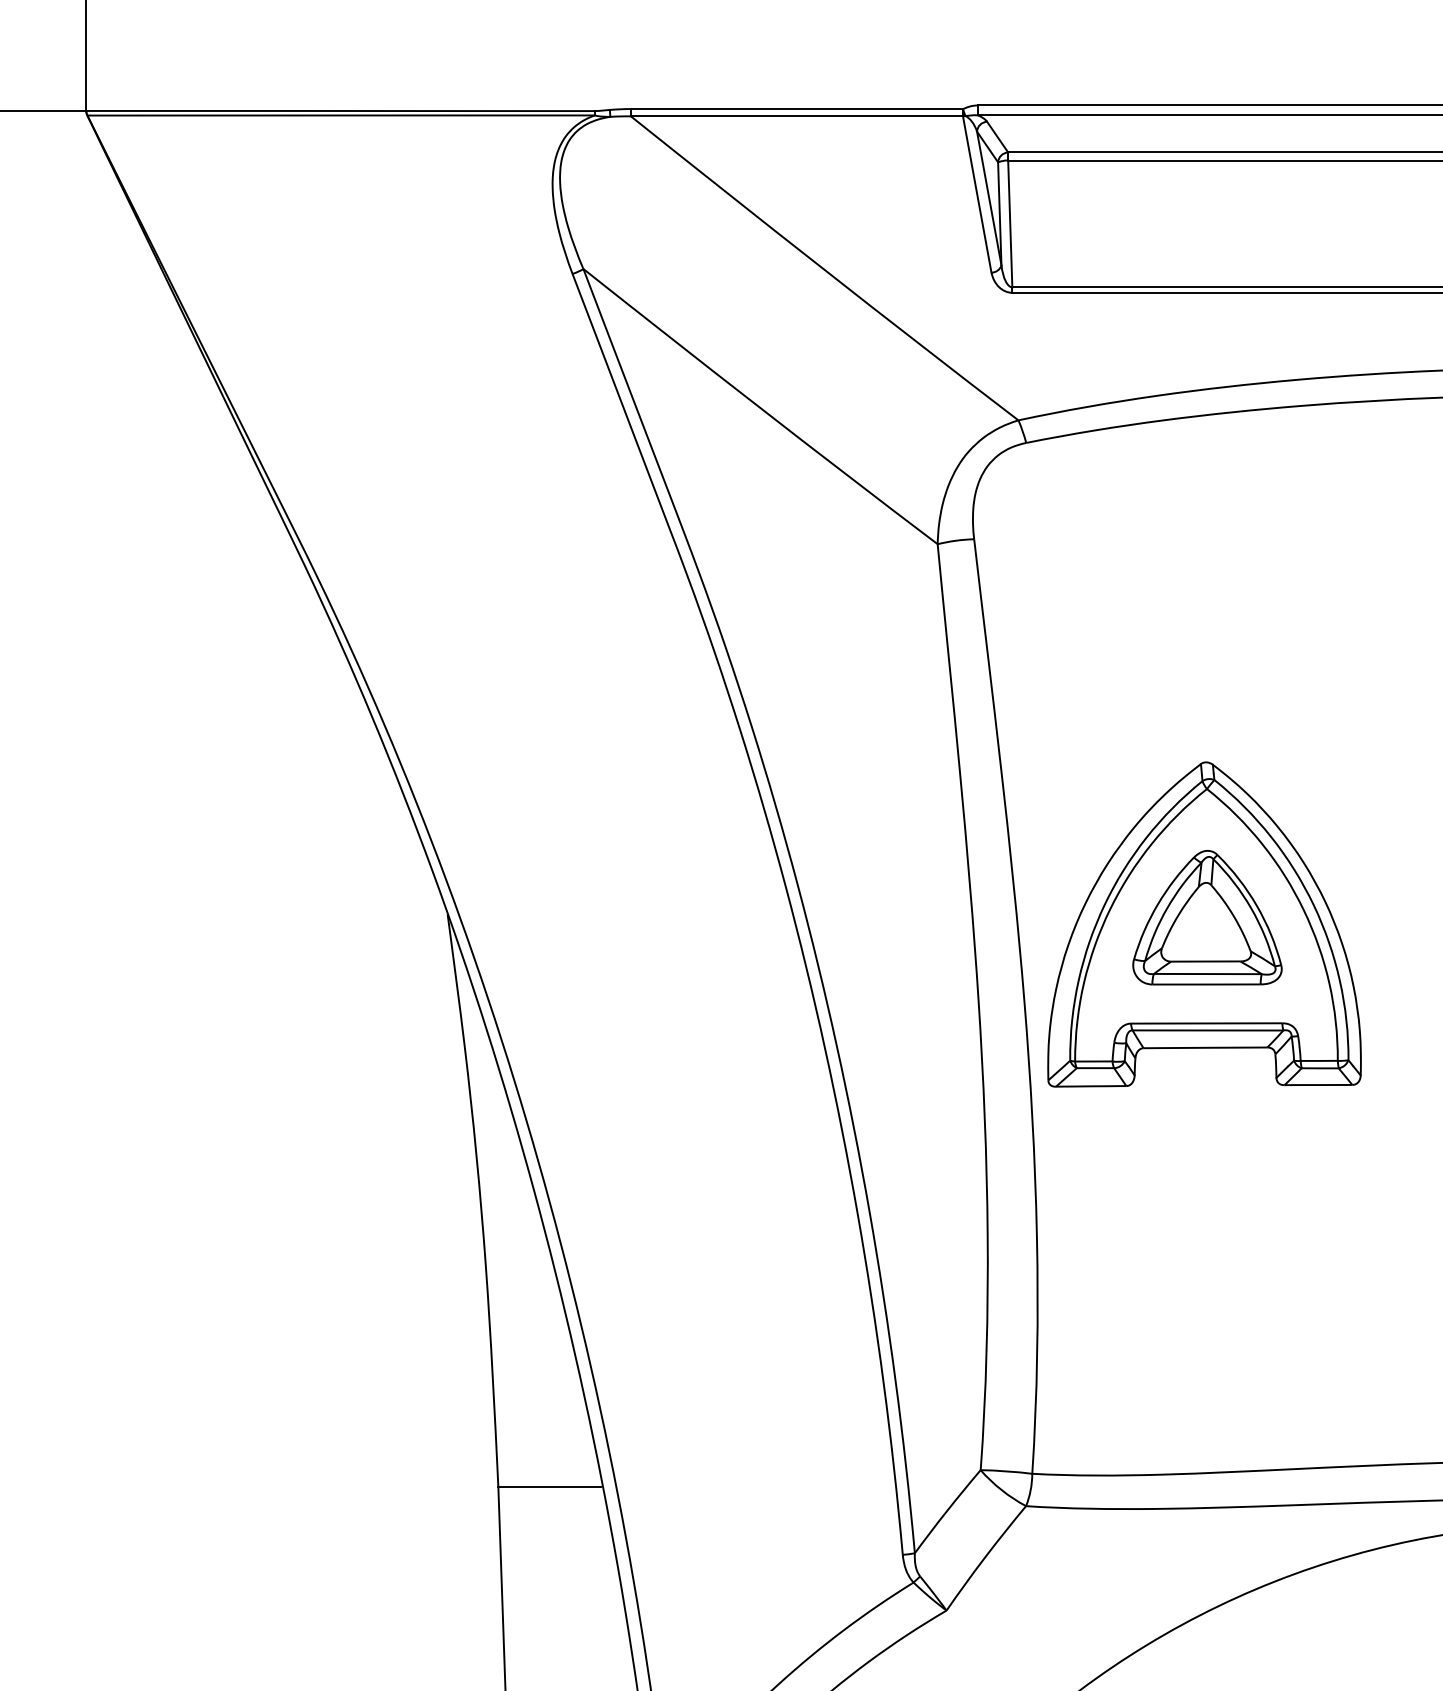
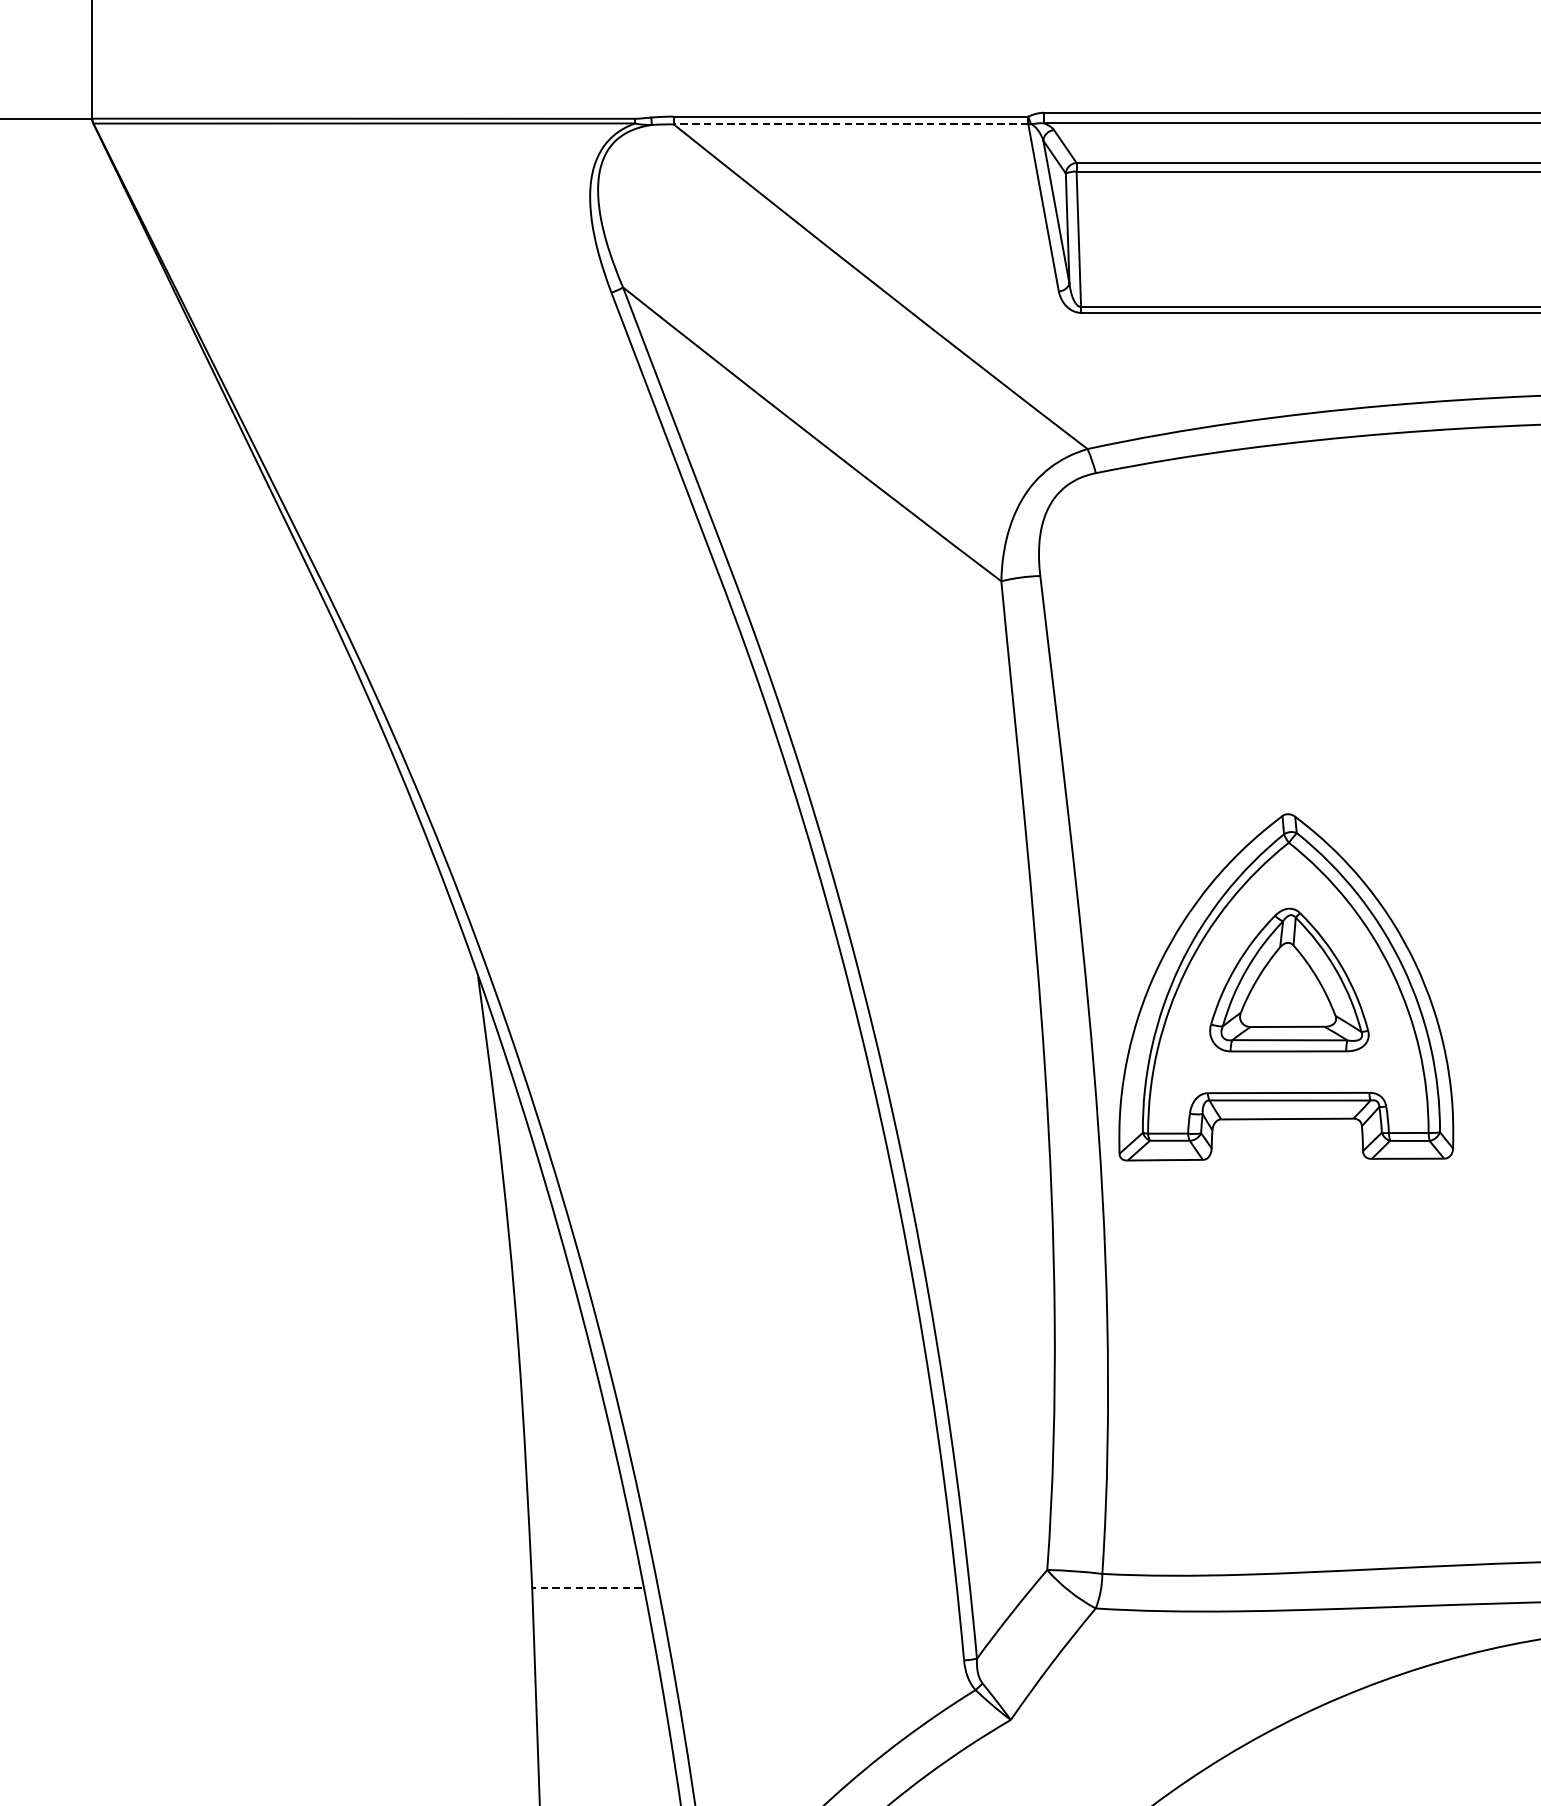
line: (796, 116) -> (850, 124), solid -> dashed
line: (549, 1486) -> (586, 1587), solid -> dashed

